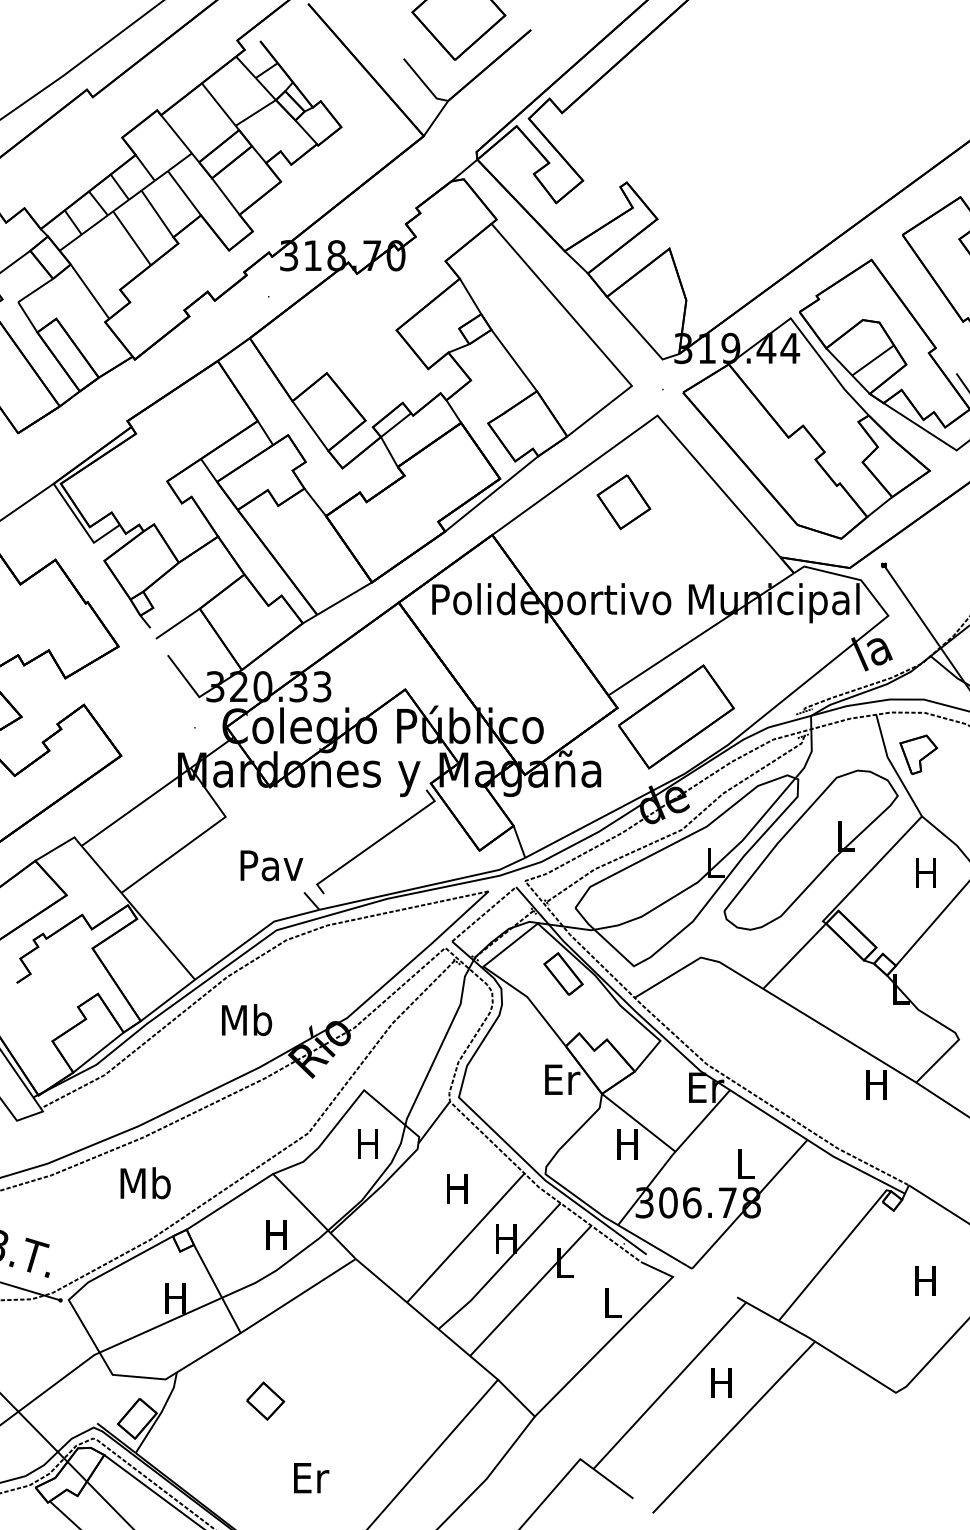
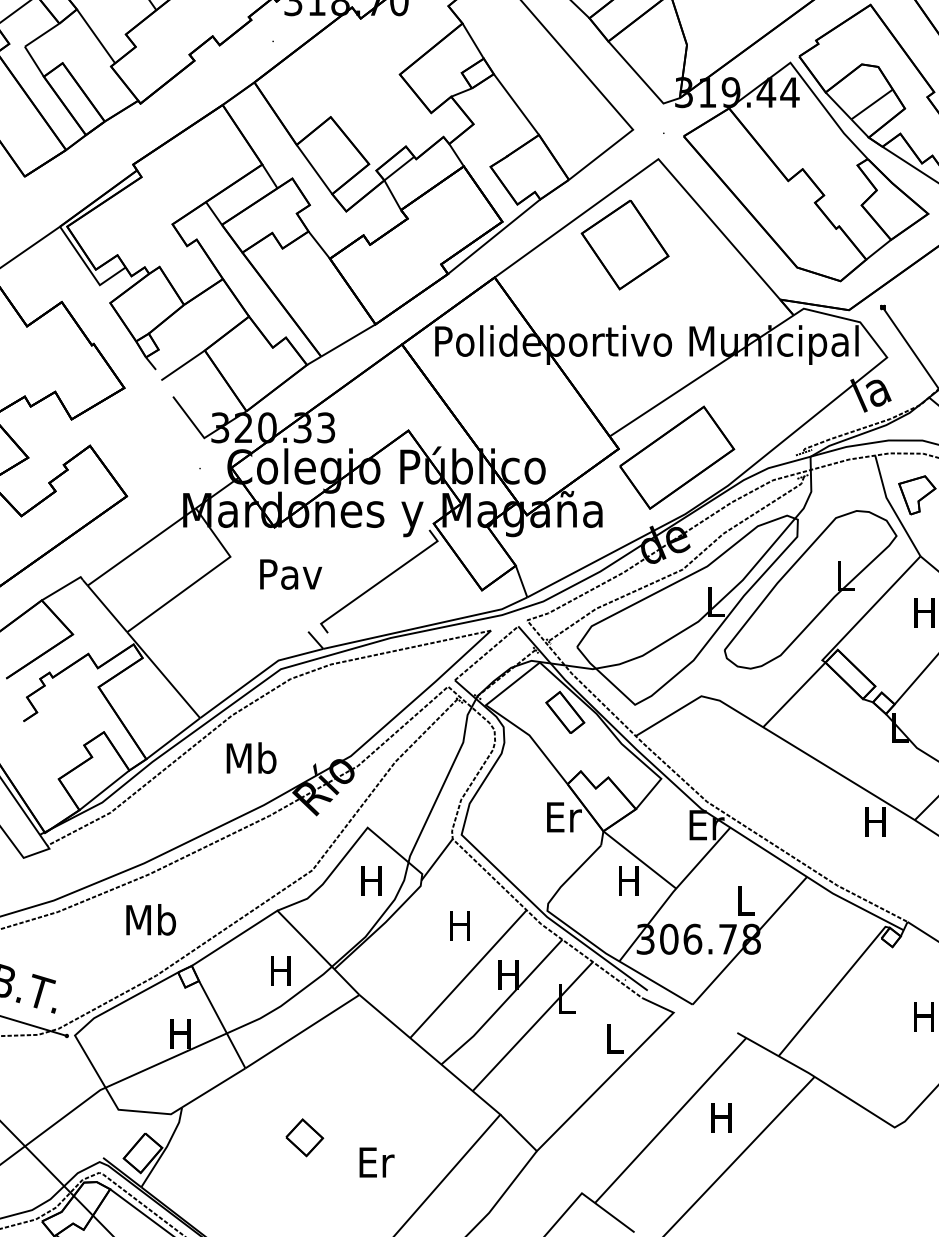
part: (623, 501) -> (624, 244), size x1.67
text: (271, 865) -> (290, 574), moved
part: (265, 1400) -> (304, 1137), moved
text: (311, 1478) -> (376, 1162), moved

